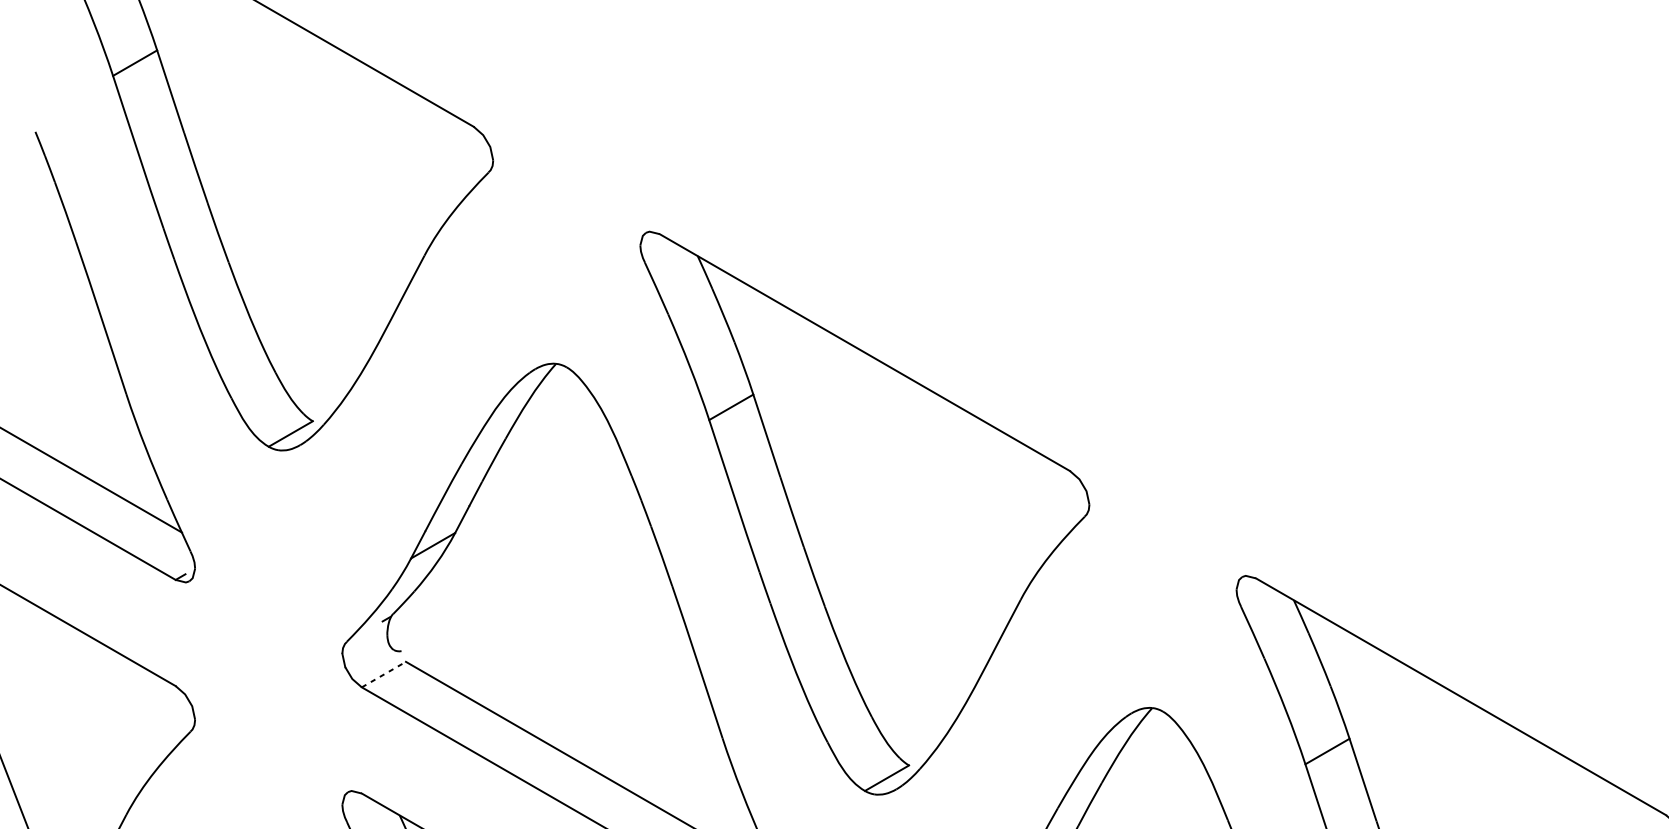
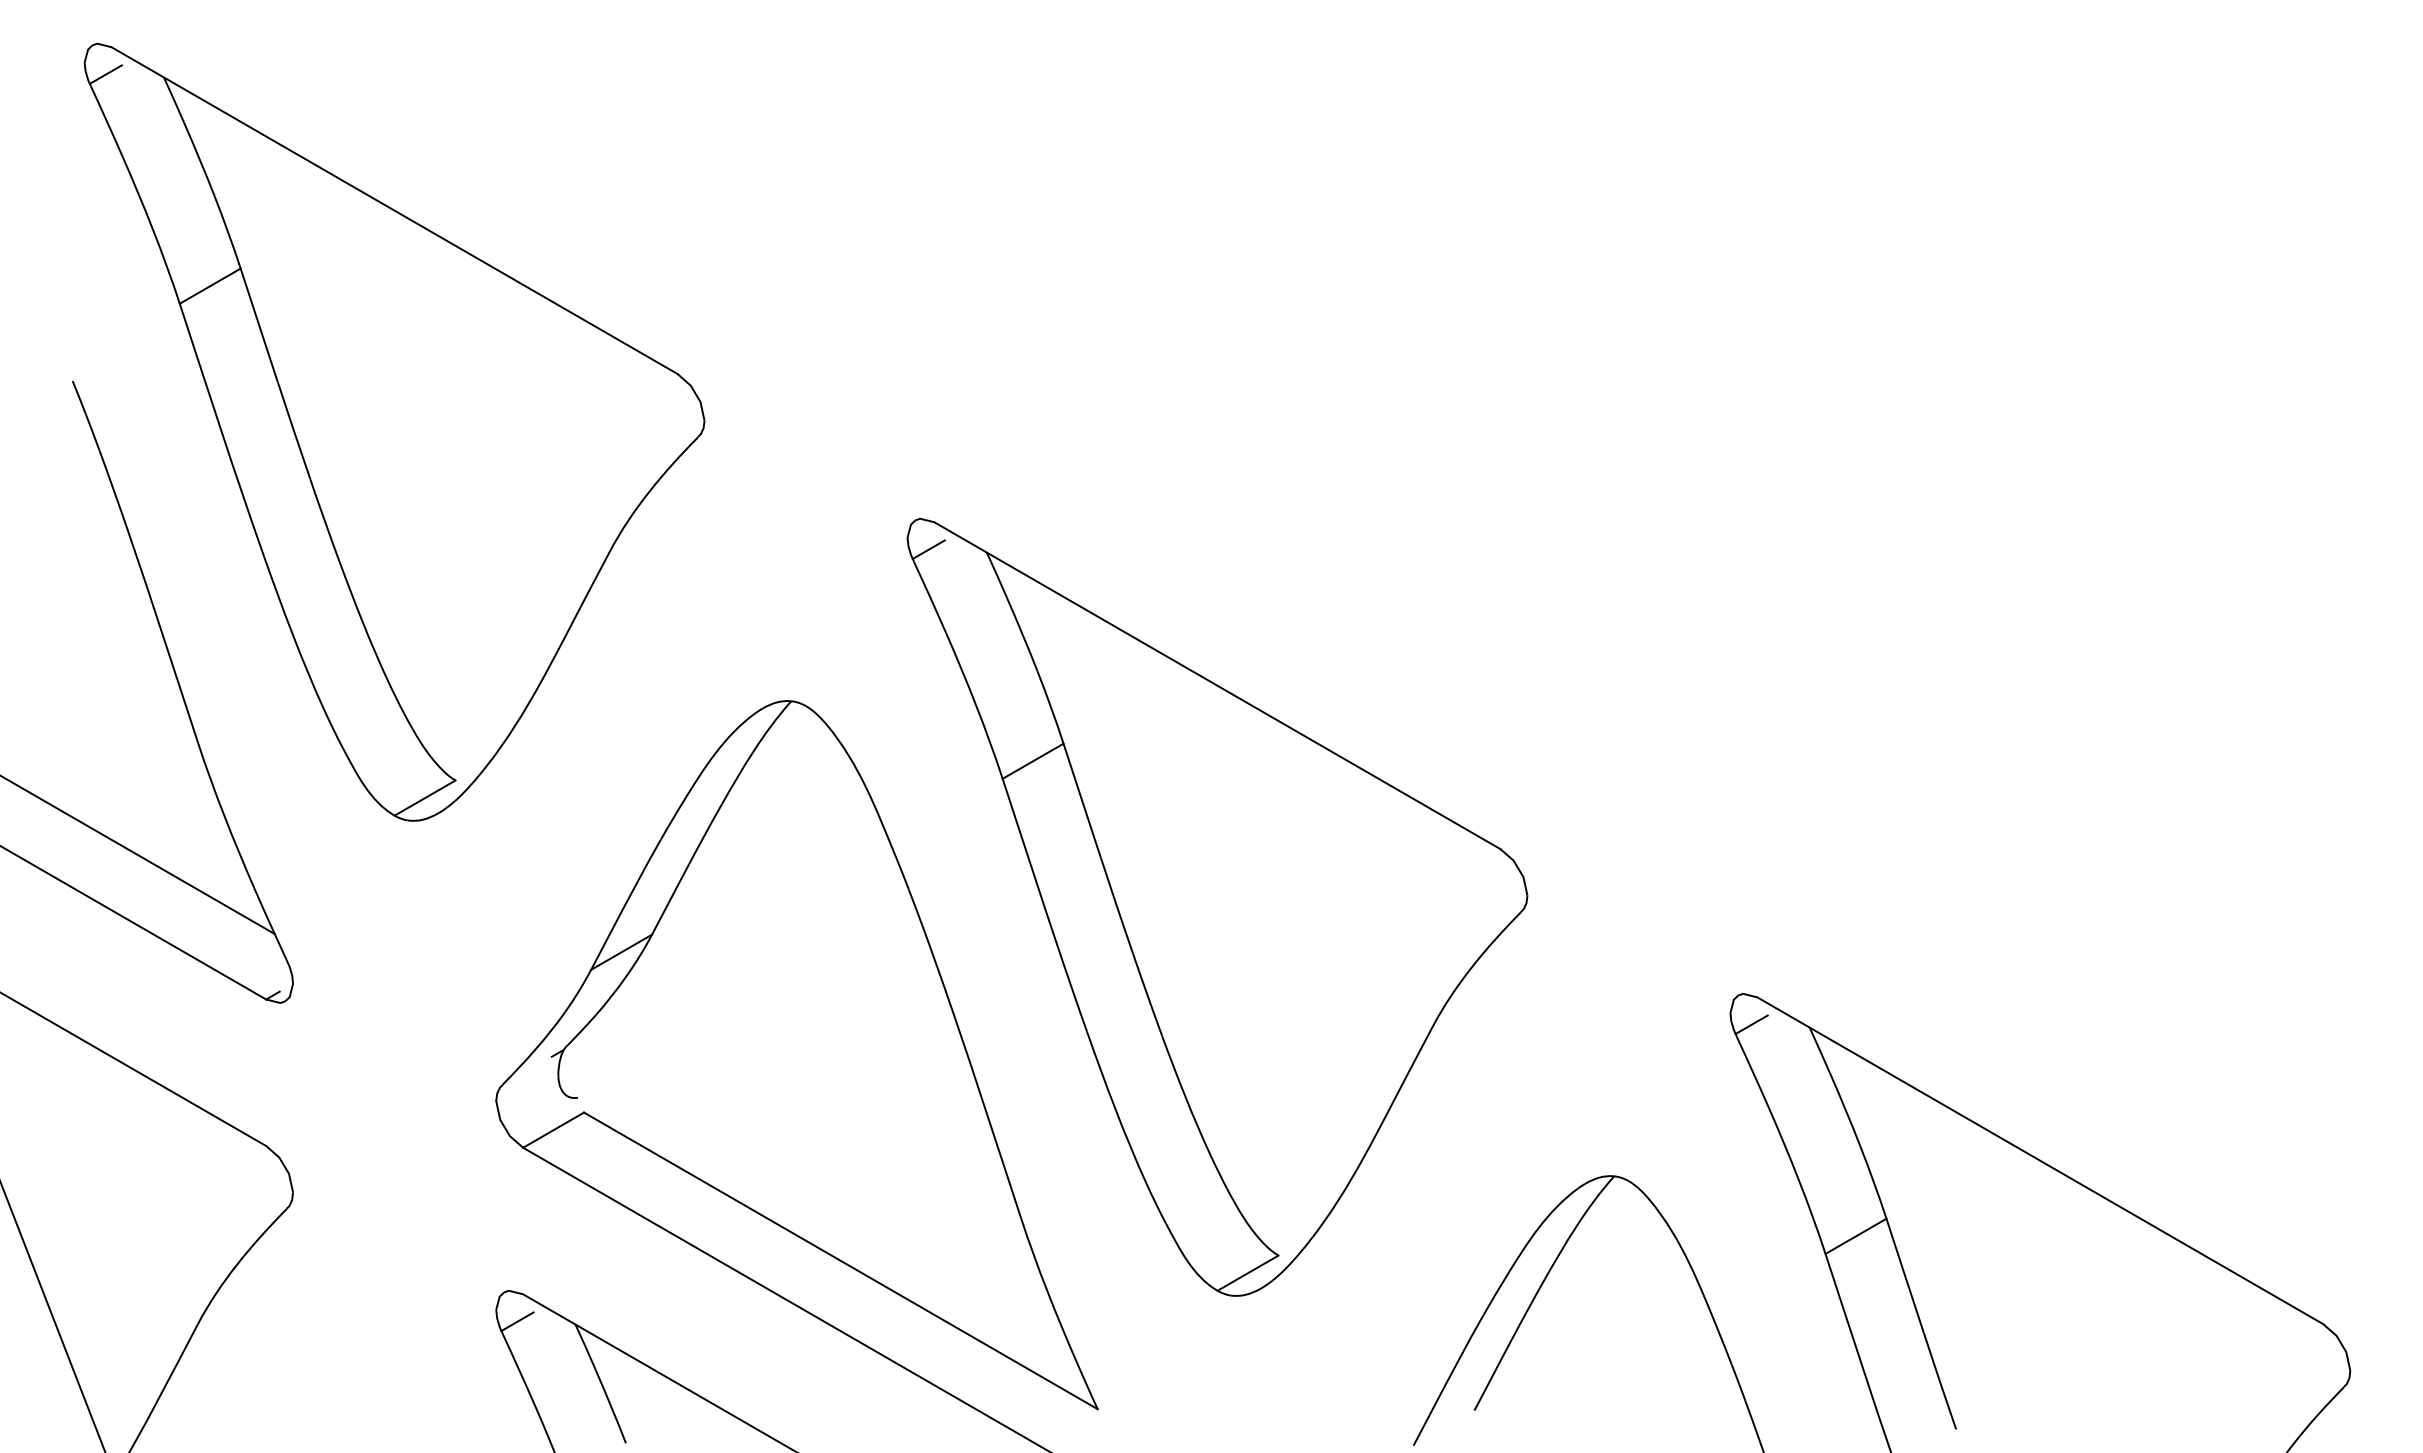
line: (655, 253) -> (928, 549), added
line: (1251, 598) -> (1751, 1024), added
line: (384, 674) -> (554, 1129), dashed -> solid
line: (357, 813) -> (517, 1321), added

